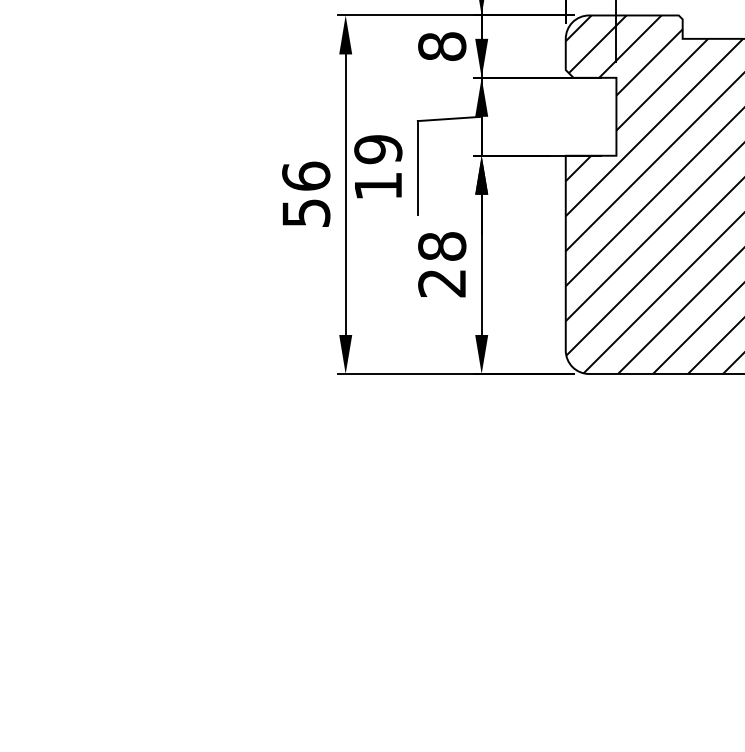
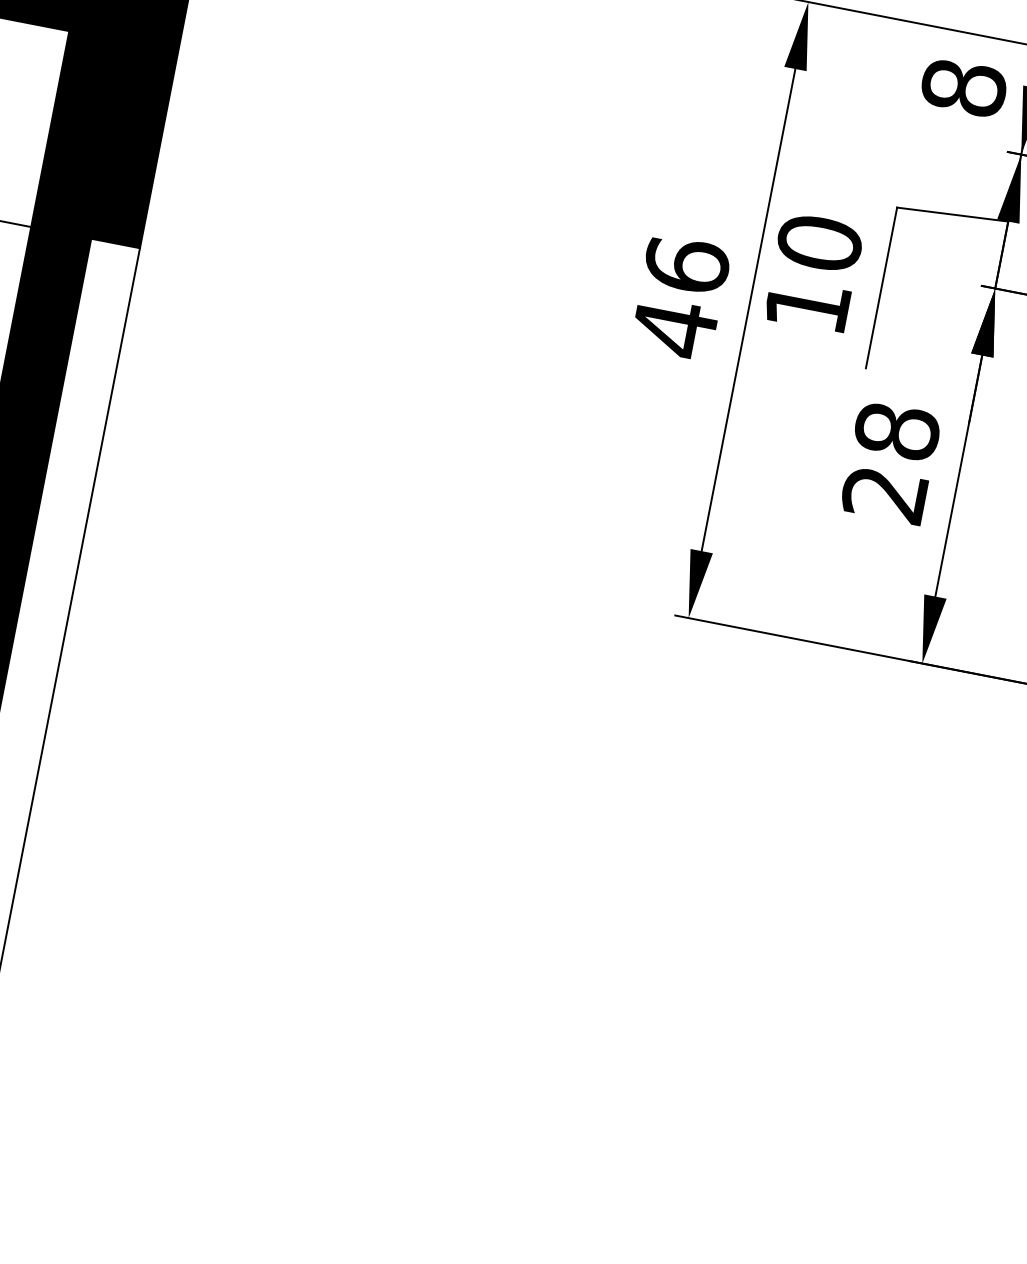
text: (378, 149) -> (820, 243), 19 -> 10
text: (306, 213) -> (674, 329), 56 -> 46

